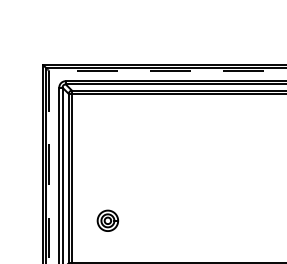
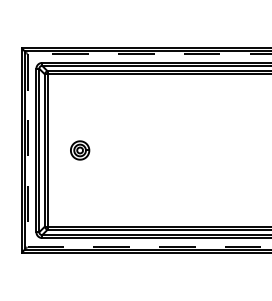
part: (108, 220) -> (80, 150), moved

